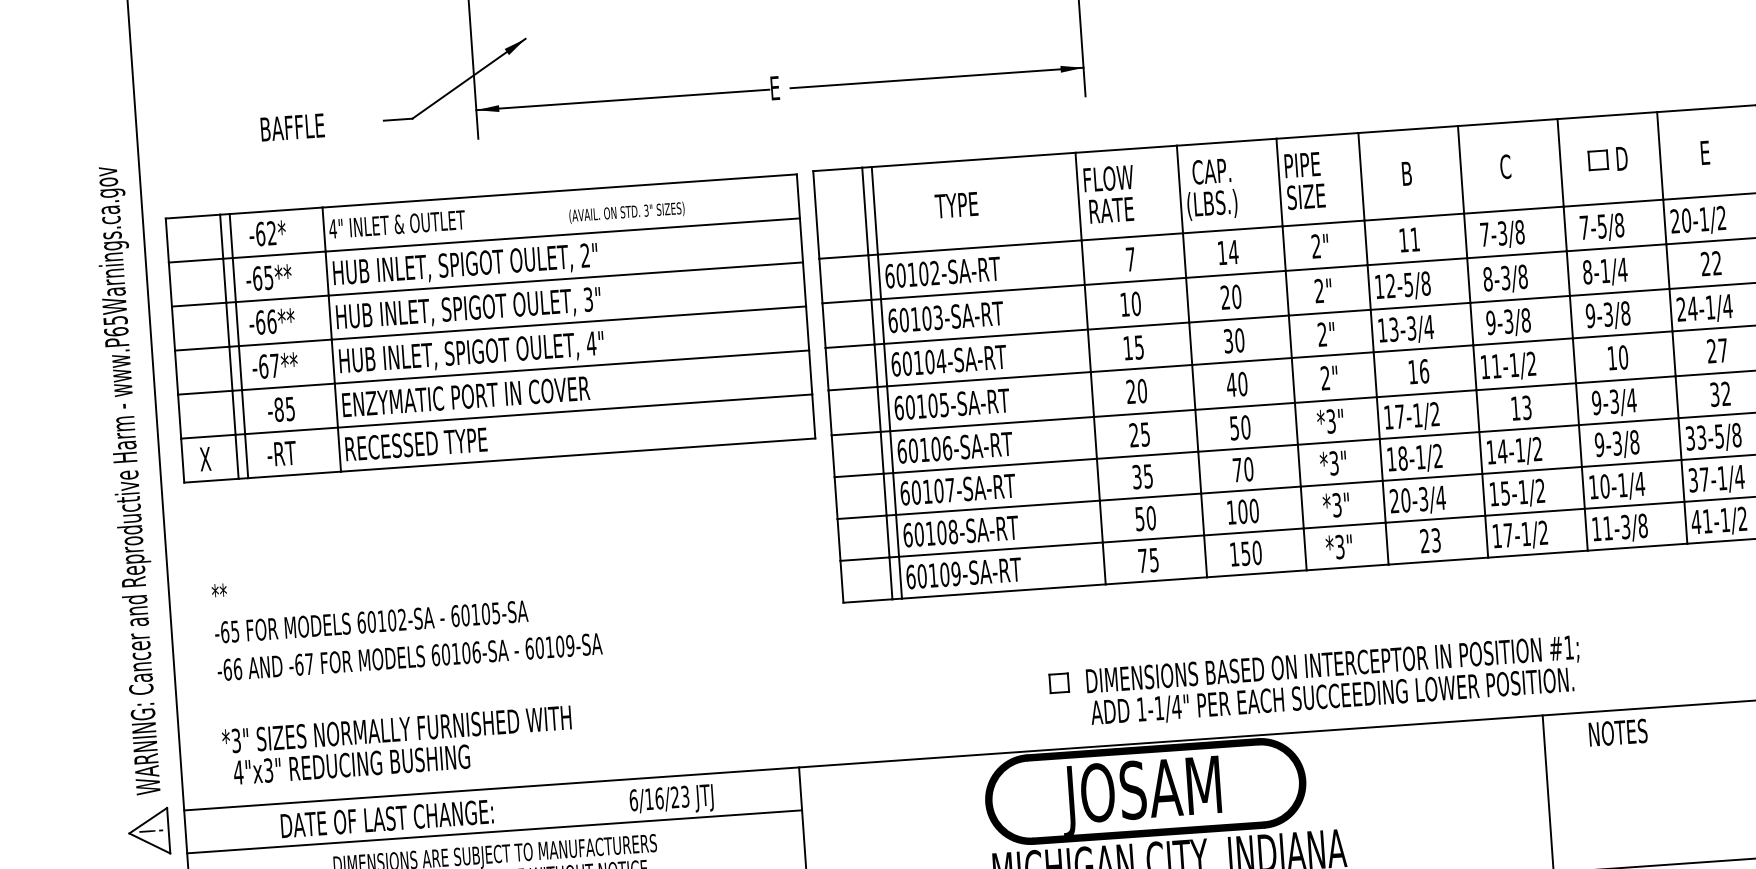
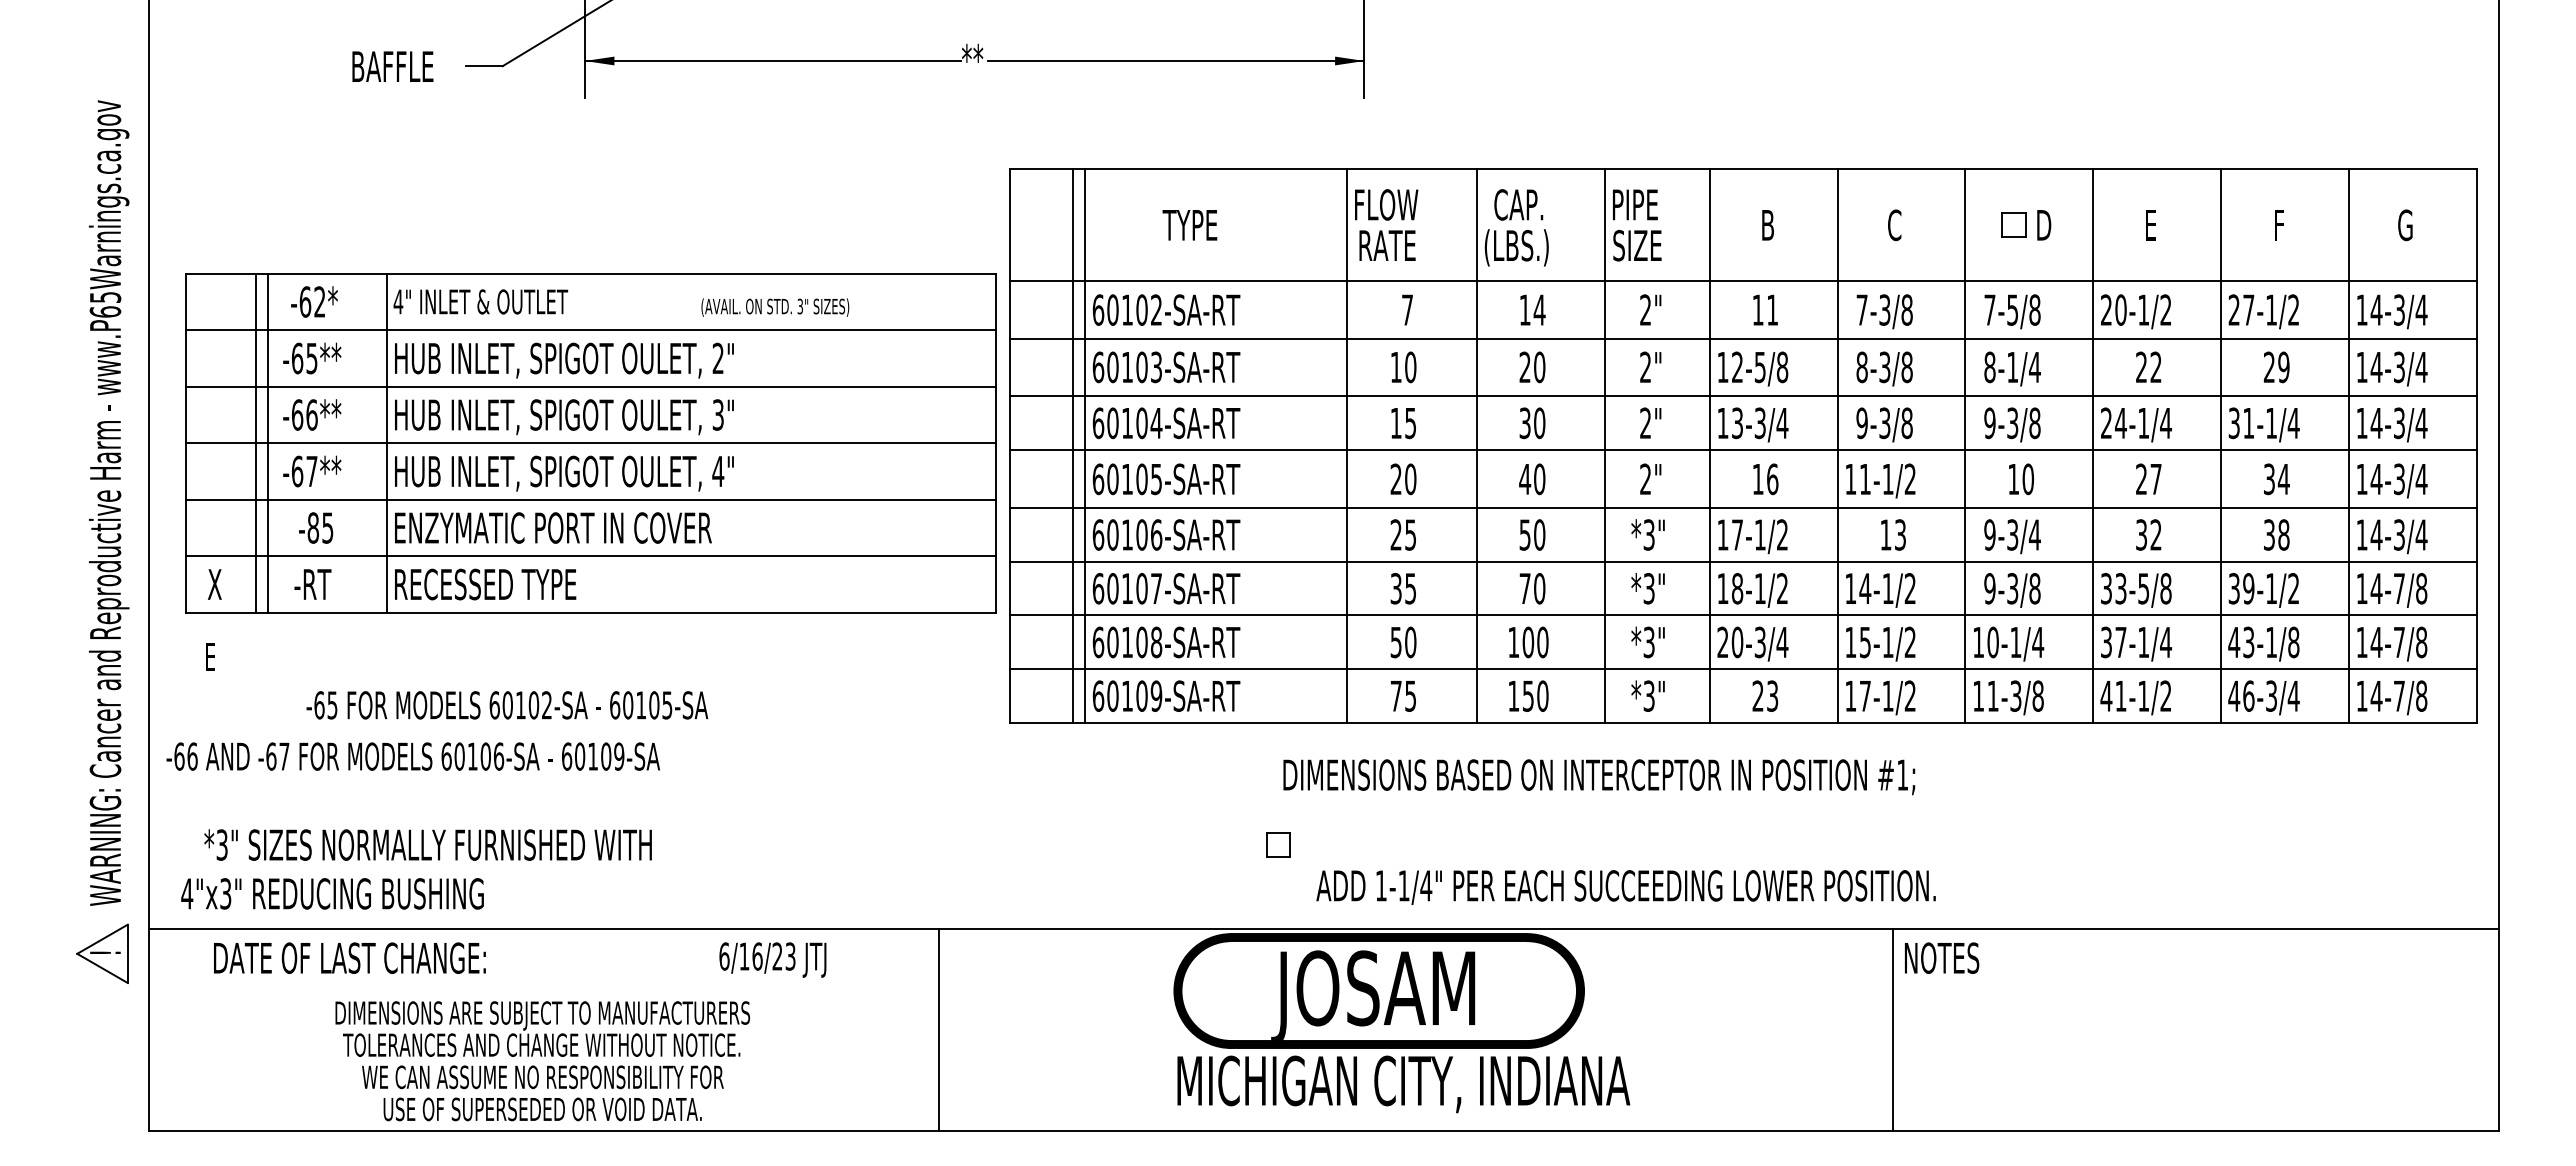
text: (778, 87) -> (972, 58), E -> **
text: (292, 127) -> (392, 66), moved
part: (490, 328) -> (590, 443), moved
text: (219, 594) -> (213, 656), ** -> E
text: (371, 622) -> (507, 705), moved
text: (409, 657) -> (412, 756), moved
text: (1332, 666) -> (1599, 777), moved
text: (1618, 732) -> (1942, 957), moved
text: (351, 764) -> (332, 893), moved
text: (386, 818) -> (349, 957), moved
line: (494, 831) -> (543, 984), removed

